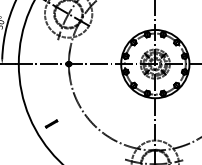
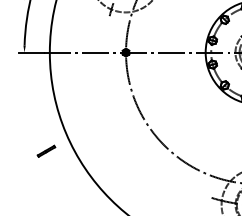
part: (51, 123) -> (46, 150), moved

